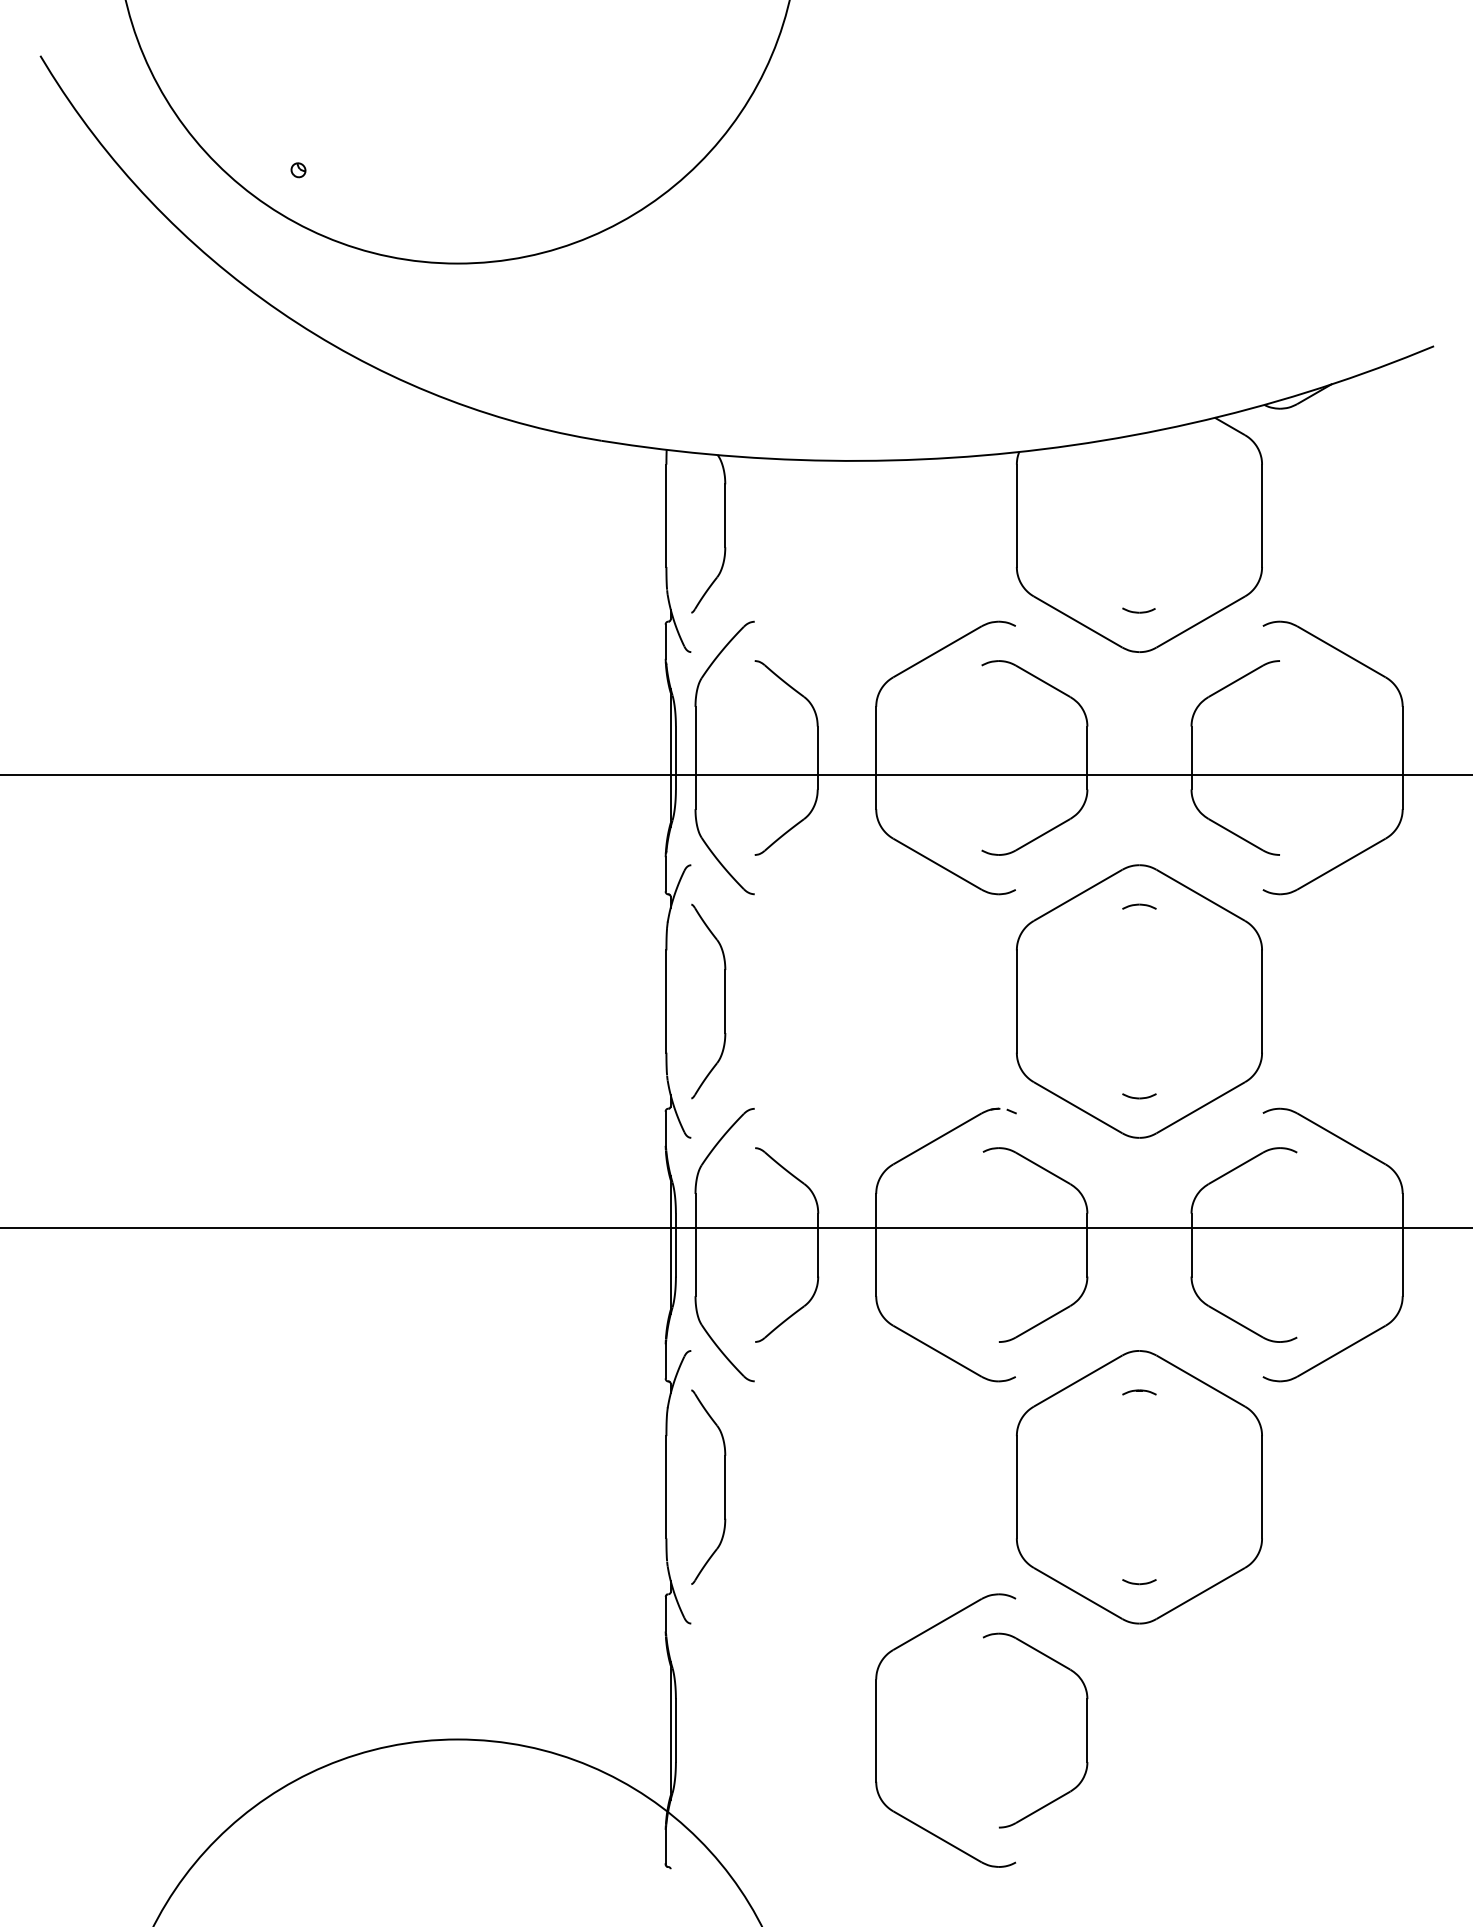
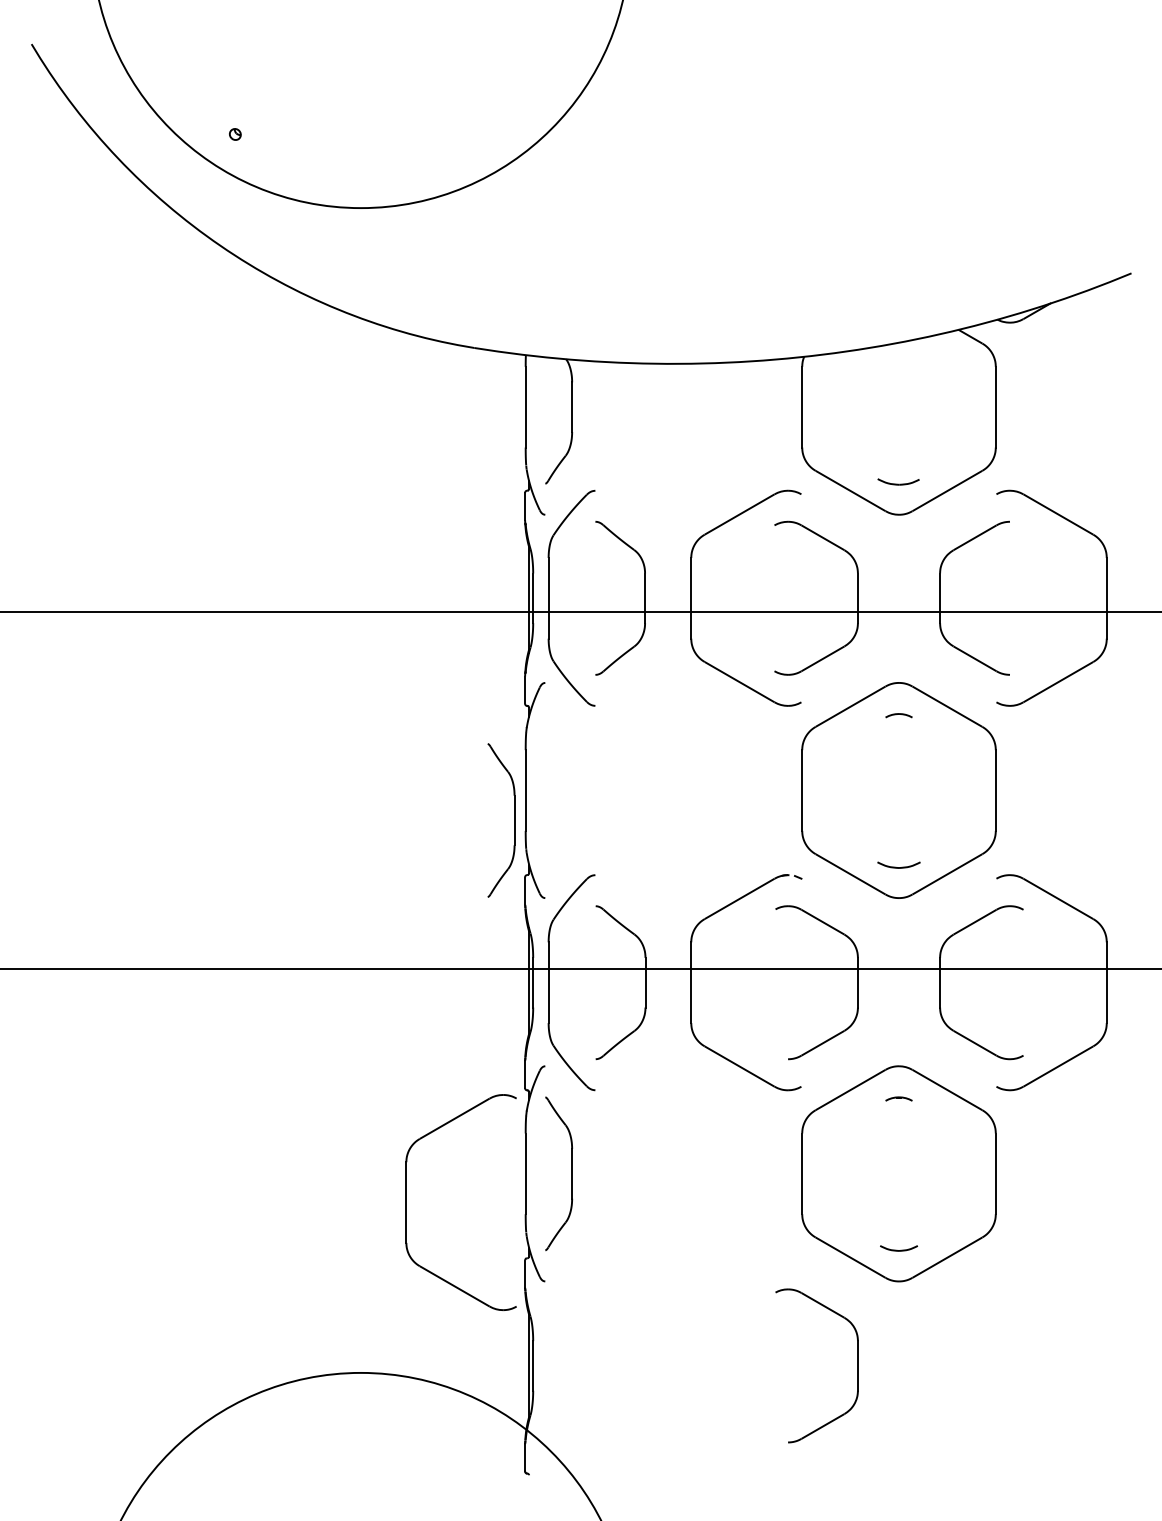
part: (1138, 610) -> (898, 481), size x1.6
part: (724, 1001) -> (513, 820), moved
part: (1139, 1096) -> (899, 865), size x1.6
part: (1139, 1582) -> (899, 1249), size x1.4
part: (876, 1730) -> (406, 1202), moved

